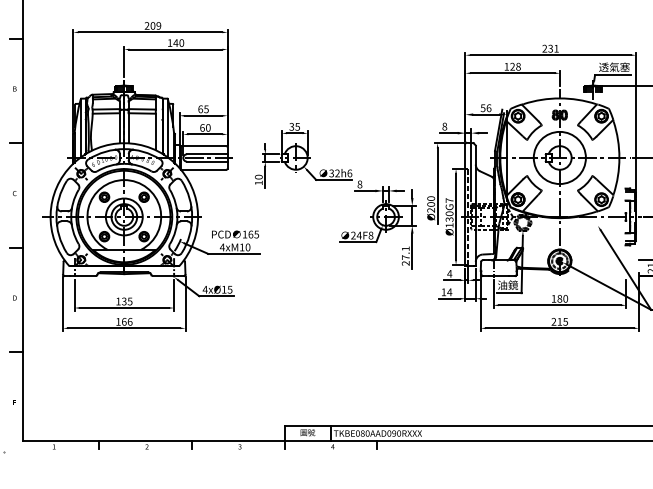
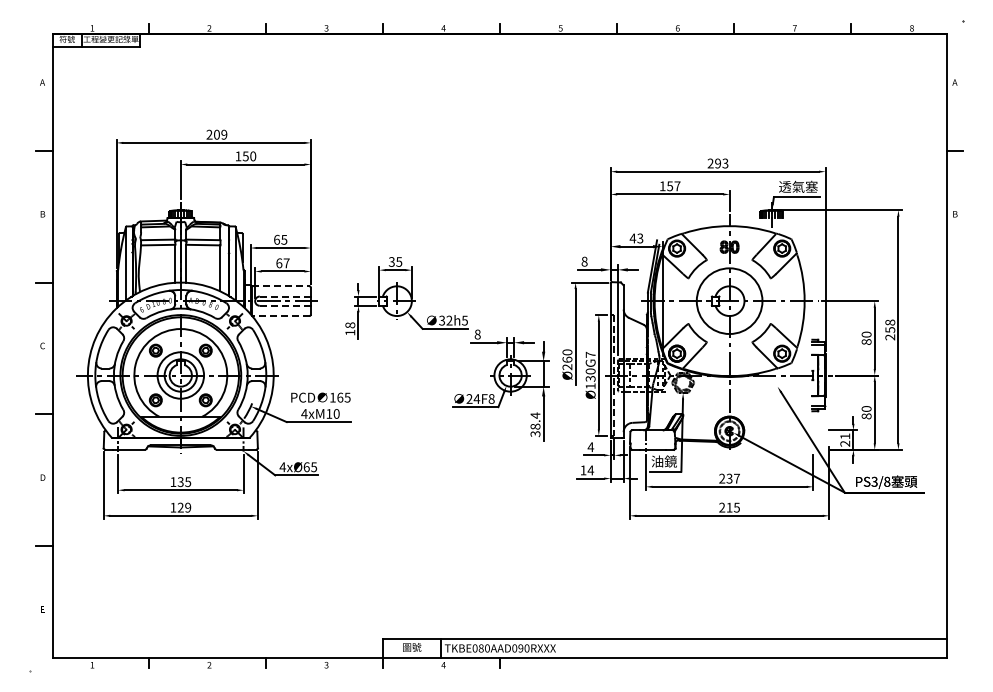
text: (175, 43) -> (245, 156), 140 -> 150
text: (553, 48) -> (721, 163), 231 -> 293
text: (515, 66) -> (673, 186), 128 -> 157
text: (485, 108) -> (636, 238), 56 -> 43
text: (208, 128) -> (286, 263), 60 -> 67
line: (203, 146) -> (280, 286), solid -> dashed
line: (207, 154) -> (285, 296), solid -> dashed
line: (207, 161) -> (285, 305), solid -> dashed
line: (203, 170) -> (280, 316), solid -> dashed
text: (350, 173) -> (465, 320), 32h6 -> 32h5
text: (258, 177) -> (350, 325), 10 -> 18
text: (431, 204) -> (567, 359), Ø200 -> Ø260
text: (405, 255) -> (535, 424), 27.1 -> 38.4
text: (224, 289) -> (306, 467), 4xØ15 -> 4xØ65
text: (559, 298) -> (729, 478), 180 -> 237
text: (127, 321) -> (184, 507), 166 -> 129

